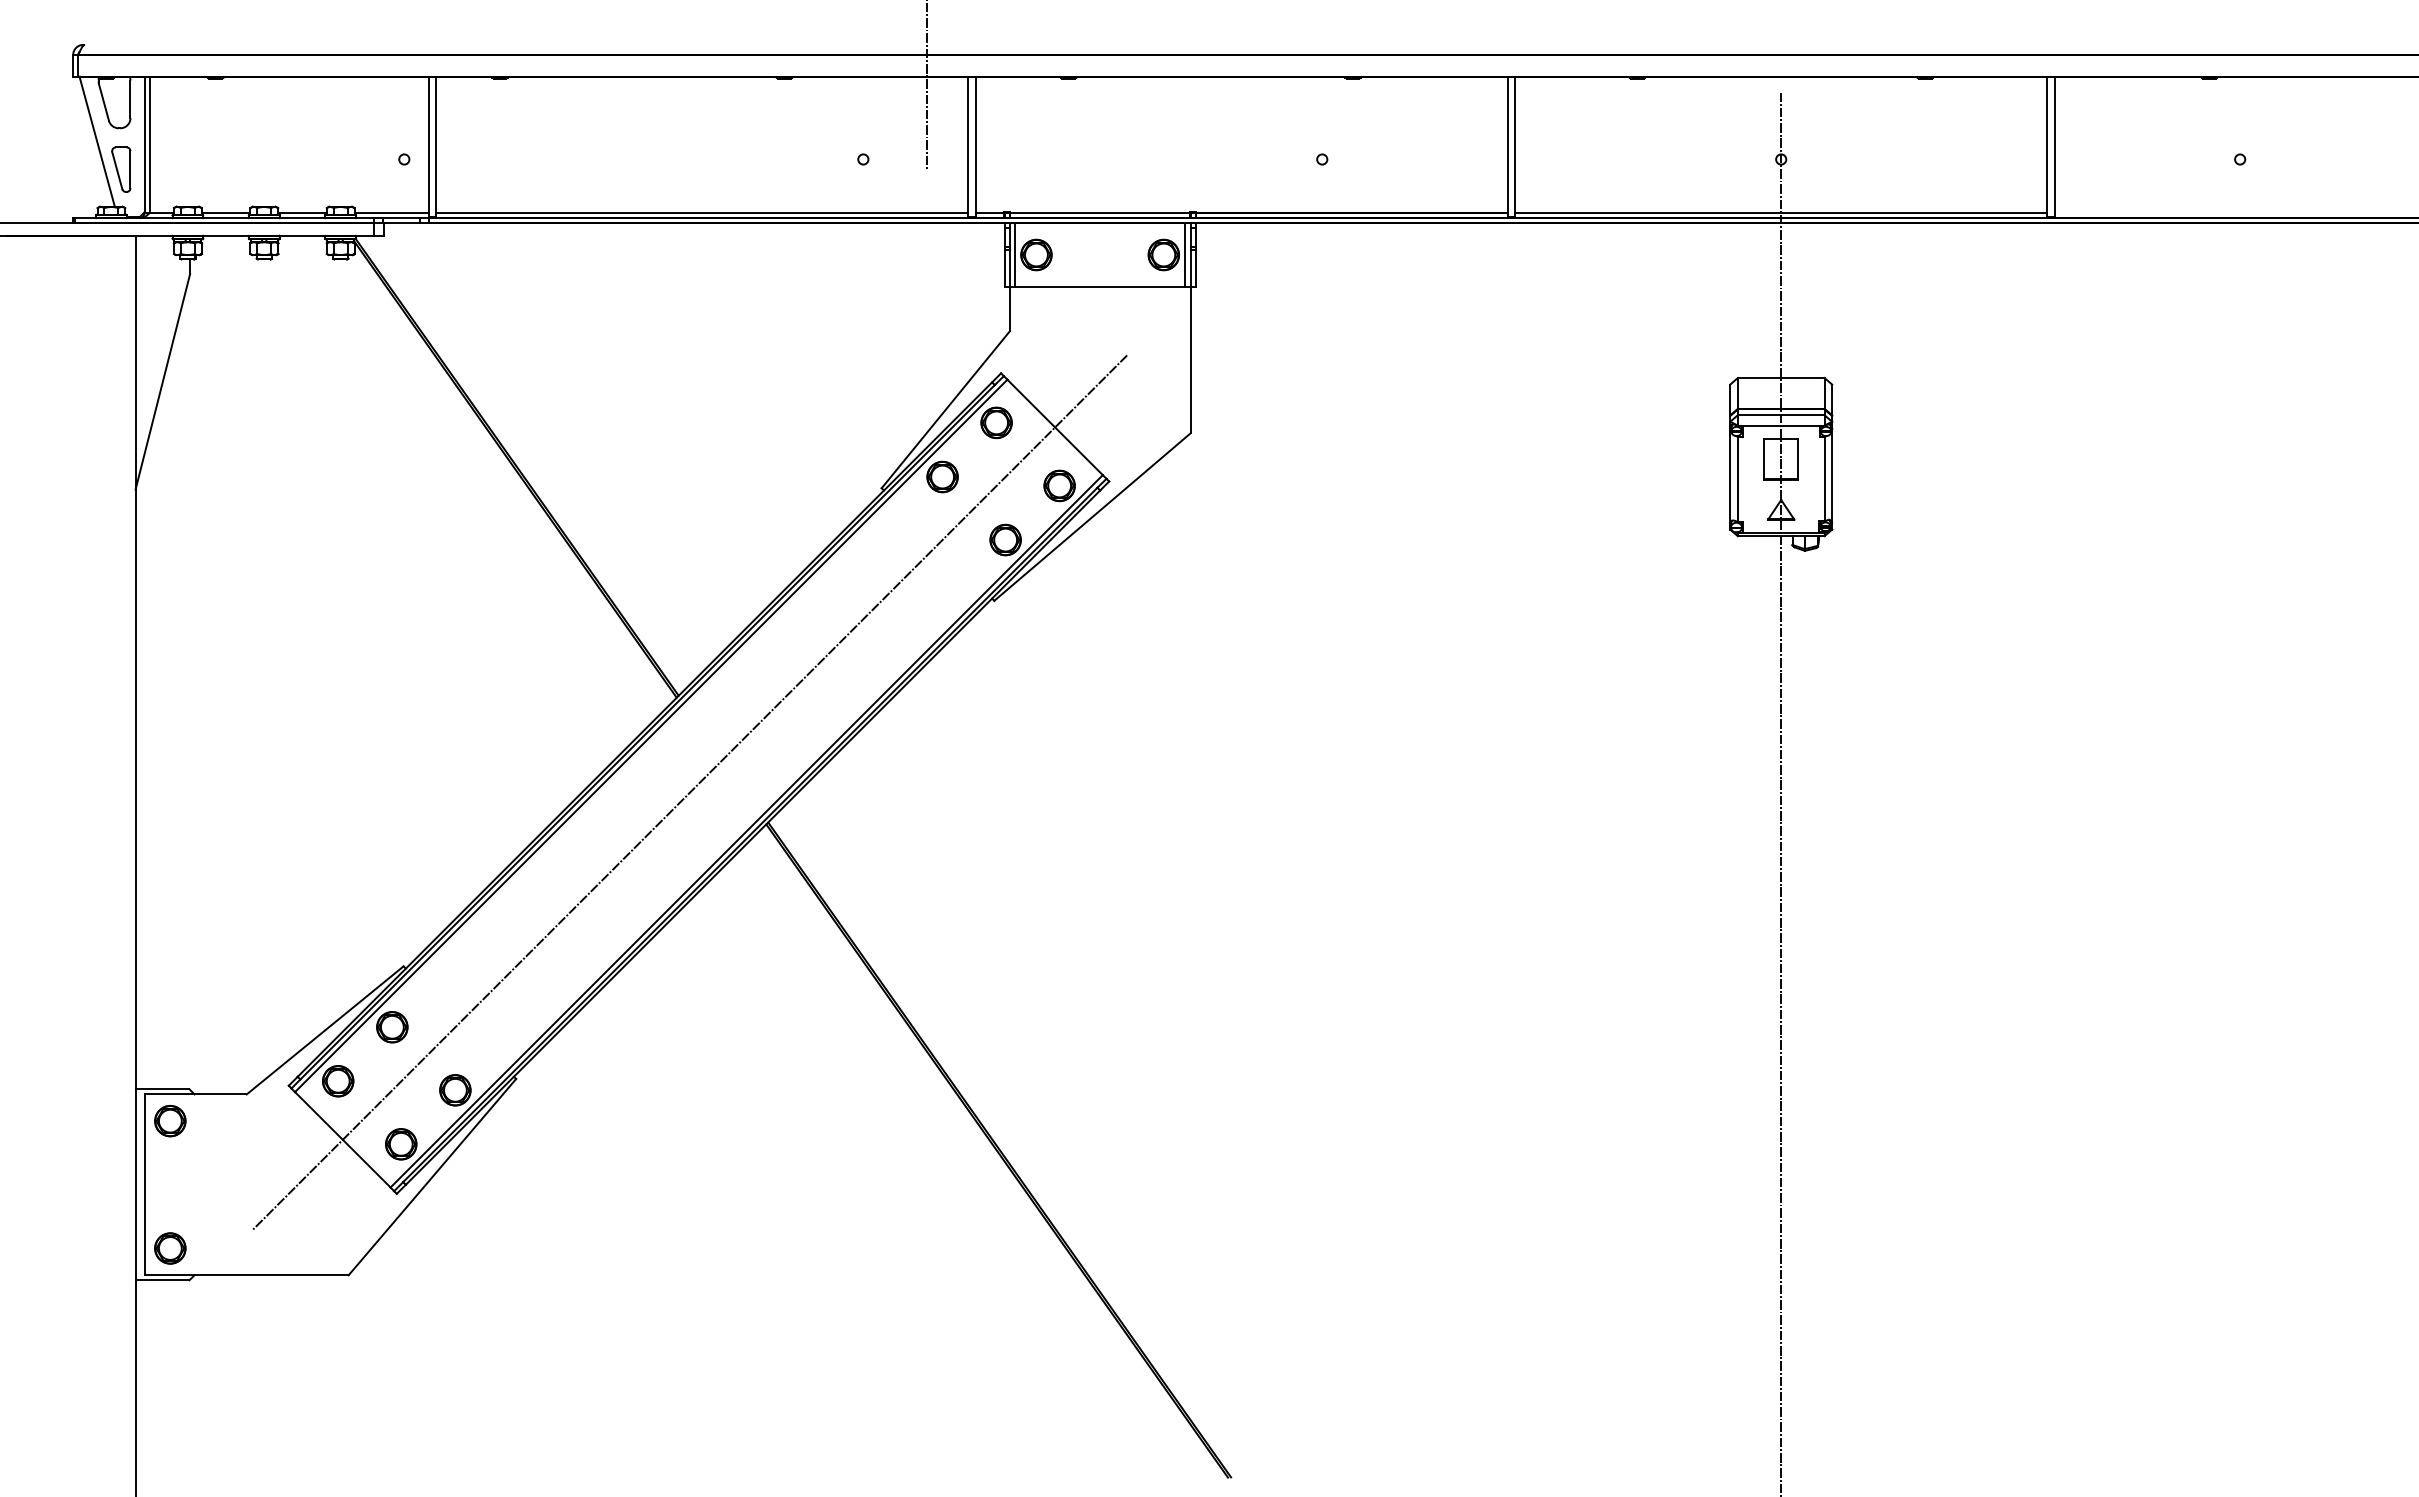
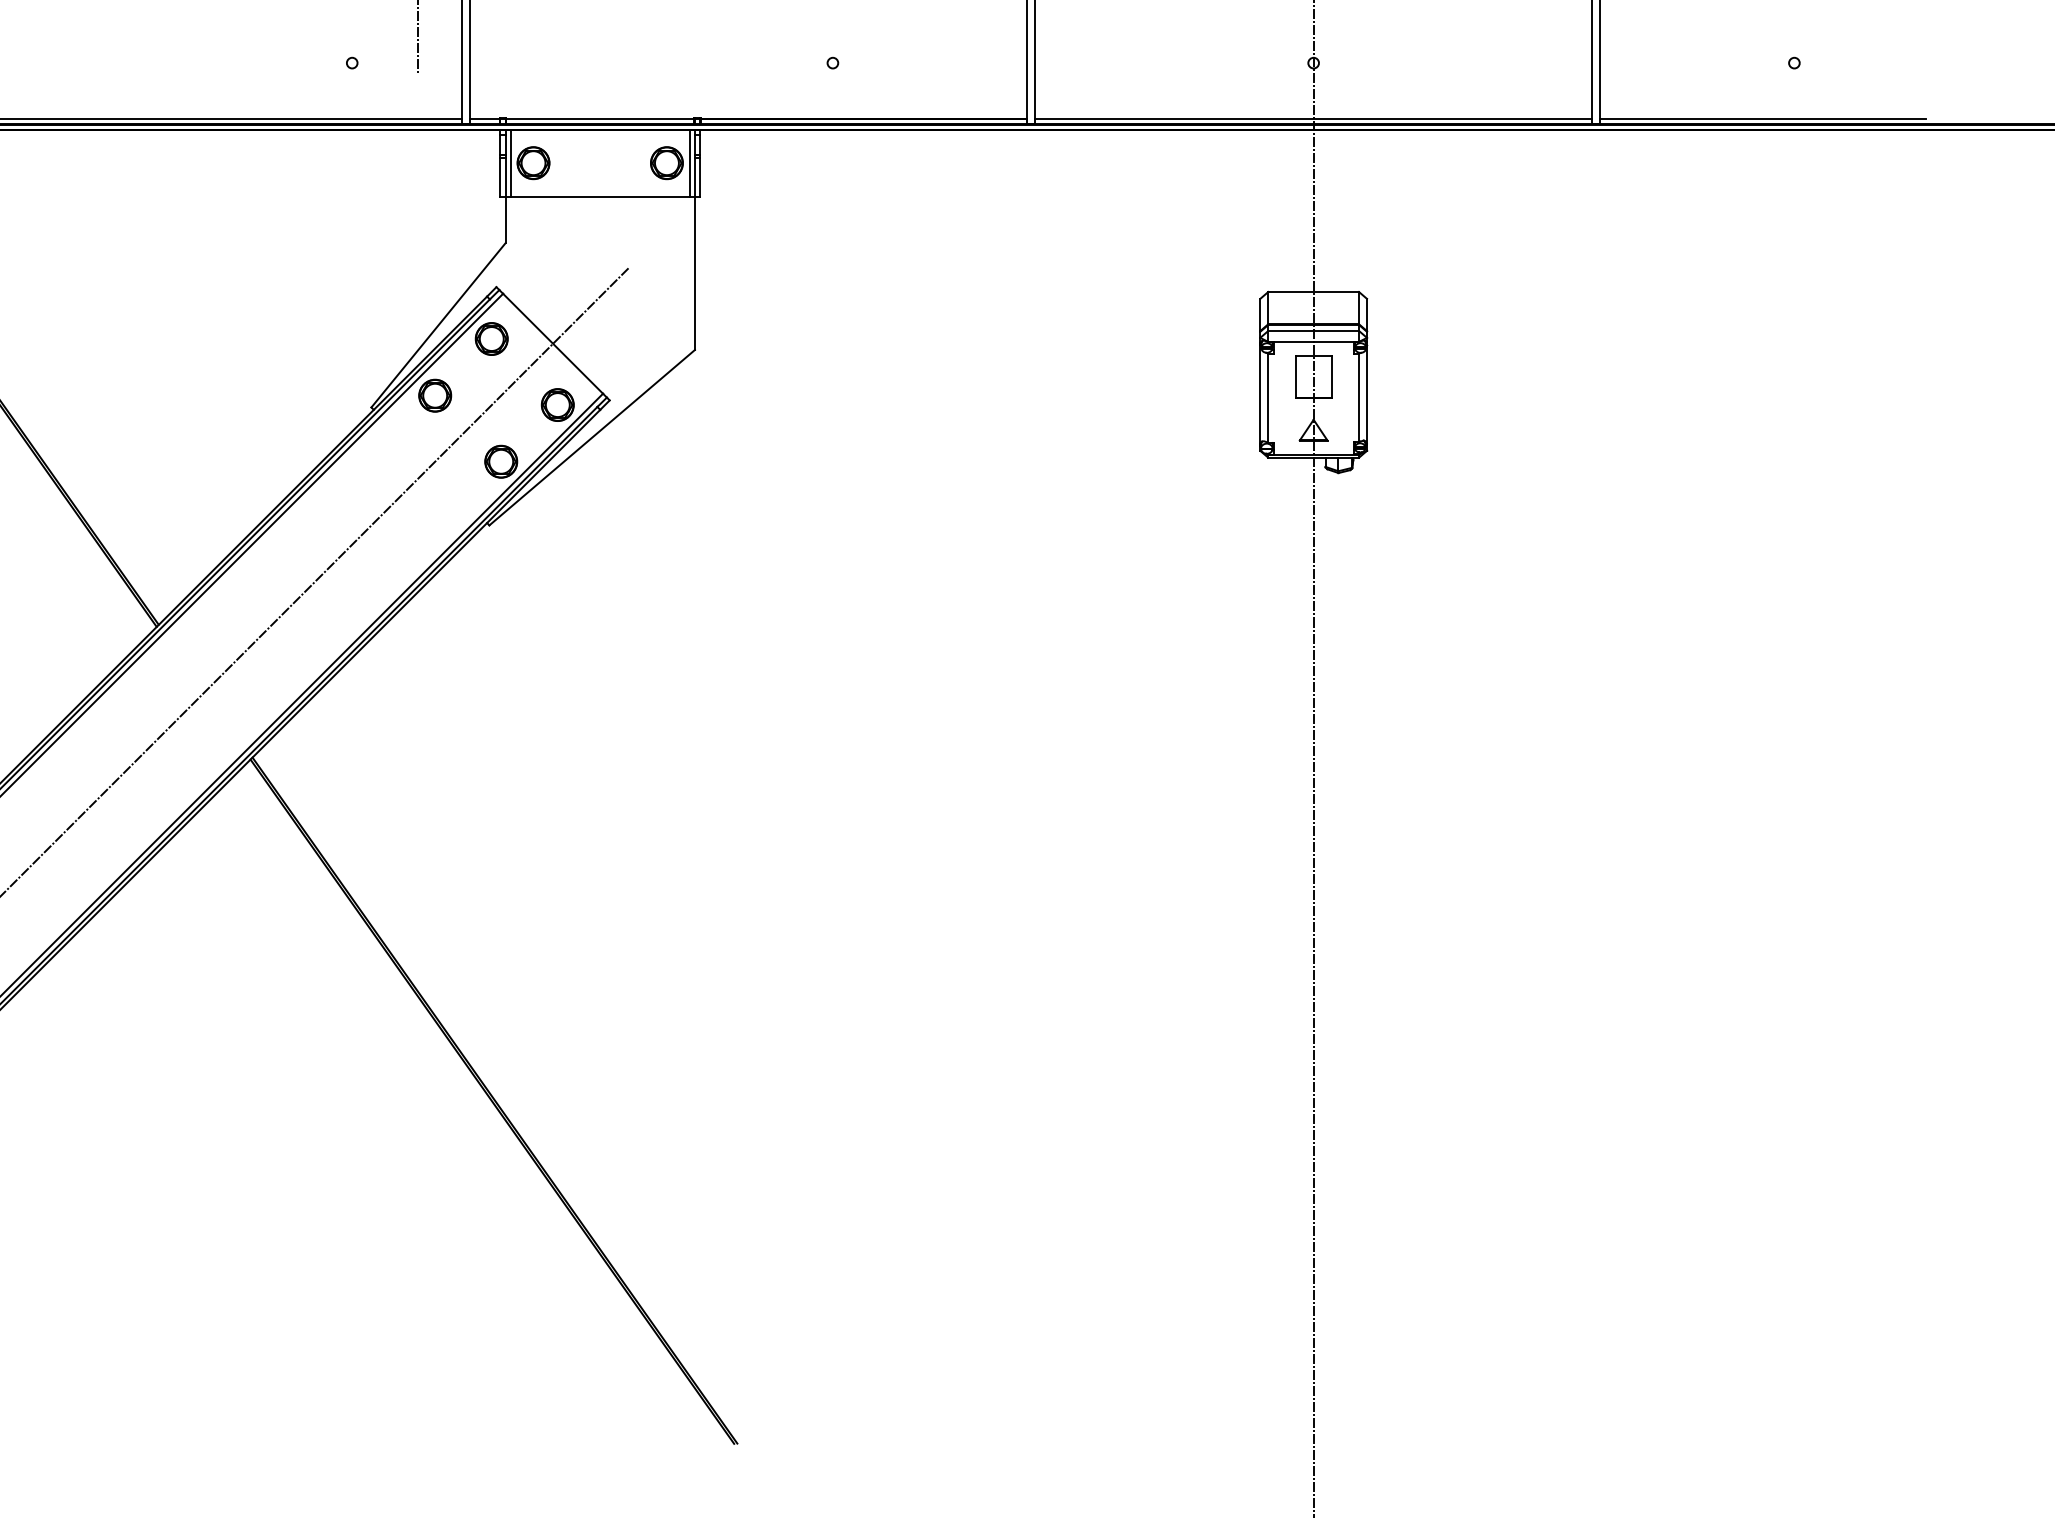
line: (2210, 213) -> (1763, 119), added

